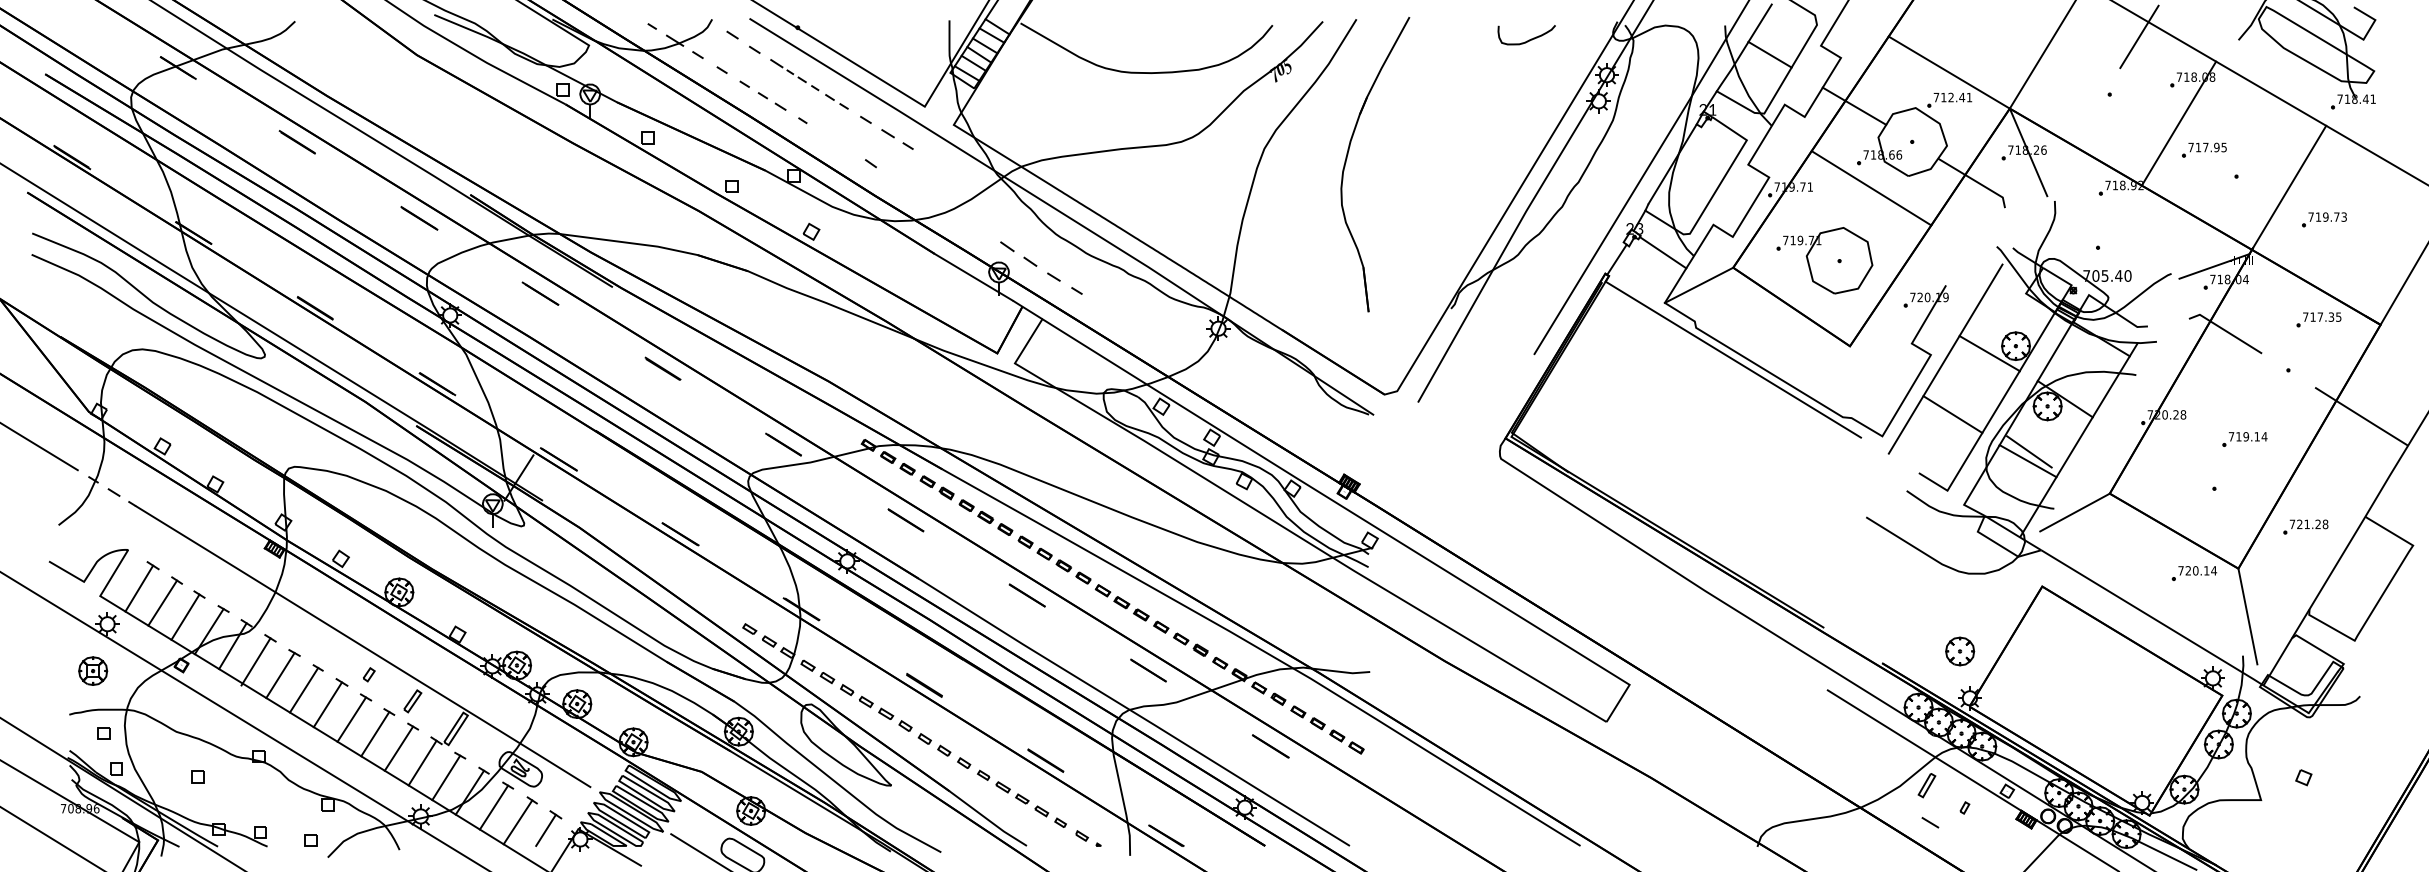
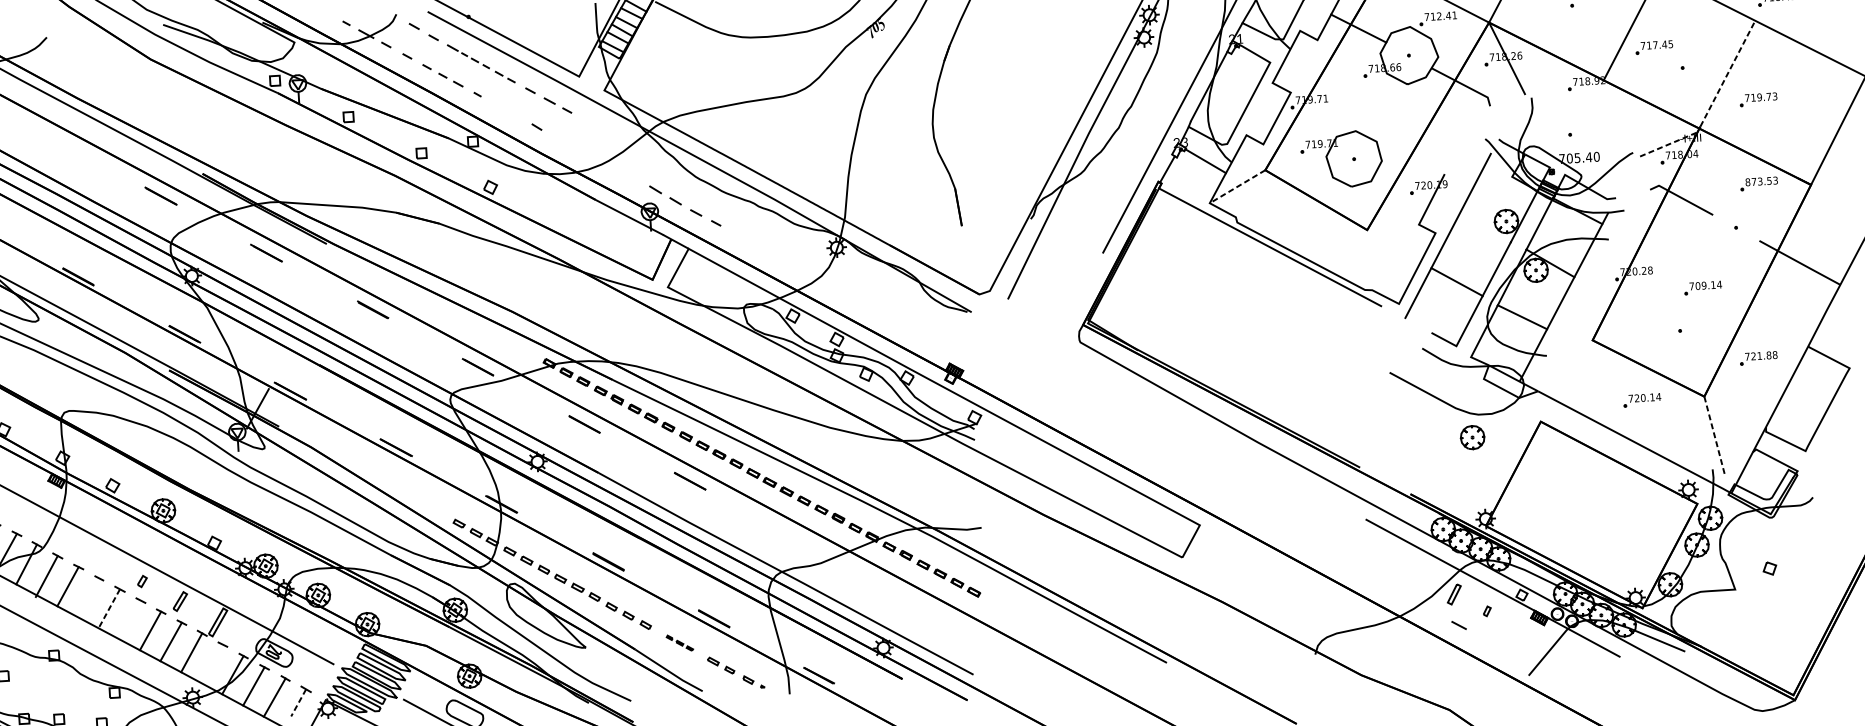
line: (296, 142) -> (54, 138), removed
text: (2216, 147) -> (1664, 44), 717.95 -> 717.45
line: (2289, 186) -> (1727, 73), solid -> dashed
line: (1871, 188) -> (1377, 96), removed
line: (2214, 266) -> (1668, 144), solid -> dashed
line: (1698, 285) -> (1237, 186), solid -> dashed
text: (2322, 316) -> (1761, 180), 717.35 -> 873.53
line: (1989, 353) -> (1484, 228), removed
text: (2238, 436) -> (1697, 285), 719.14 -> 709.14
line: (2029, 451) -> (1523, 309), removed
line: (2074, 512) -> (1564, 357), removed
text: (2318, 524) -> (1769, 355), 721.28 -> 721.88
part: (2194, 573) -> (1642, 400), moved
line: (2247, 616) -> (1714, 436), solid -> dashed
part: (1960, 651) -> (1472, 437), moved
line: (1148, 670) -> (795, 537), removed
line: (303, 689) -> (88, 597), removed
line: (327, 705) -> (109, 609), solid -> dashed
line: (351, 719) -> (129, 619), removed
line: (1270, 746) -> (901, 595), removed
line: (446, 777) -> (212, 663), removed
part: (1003, 786) -> (680, 642), size x0.6
line: (545, 830) -> (298, 703), solid -> dashed

